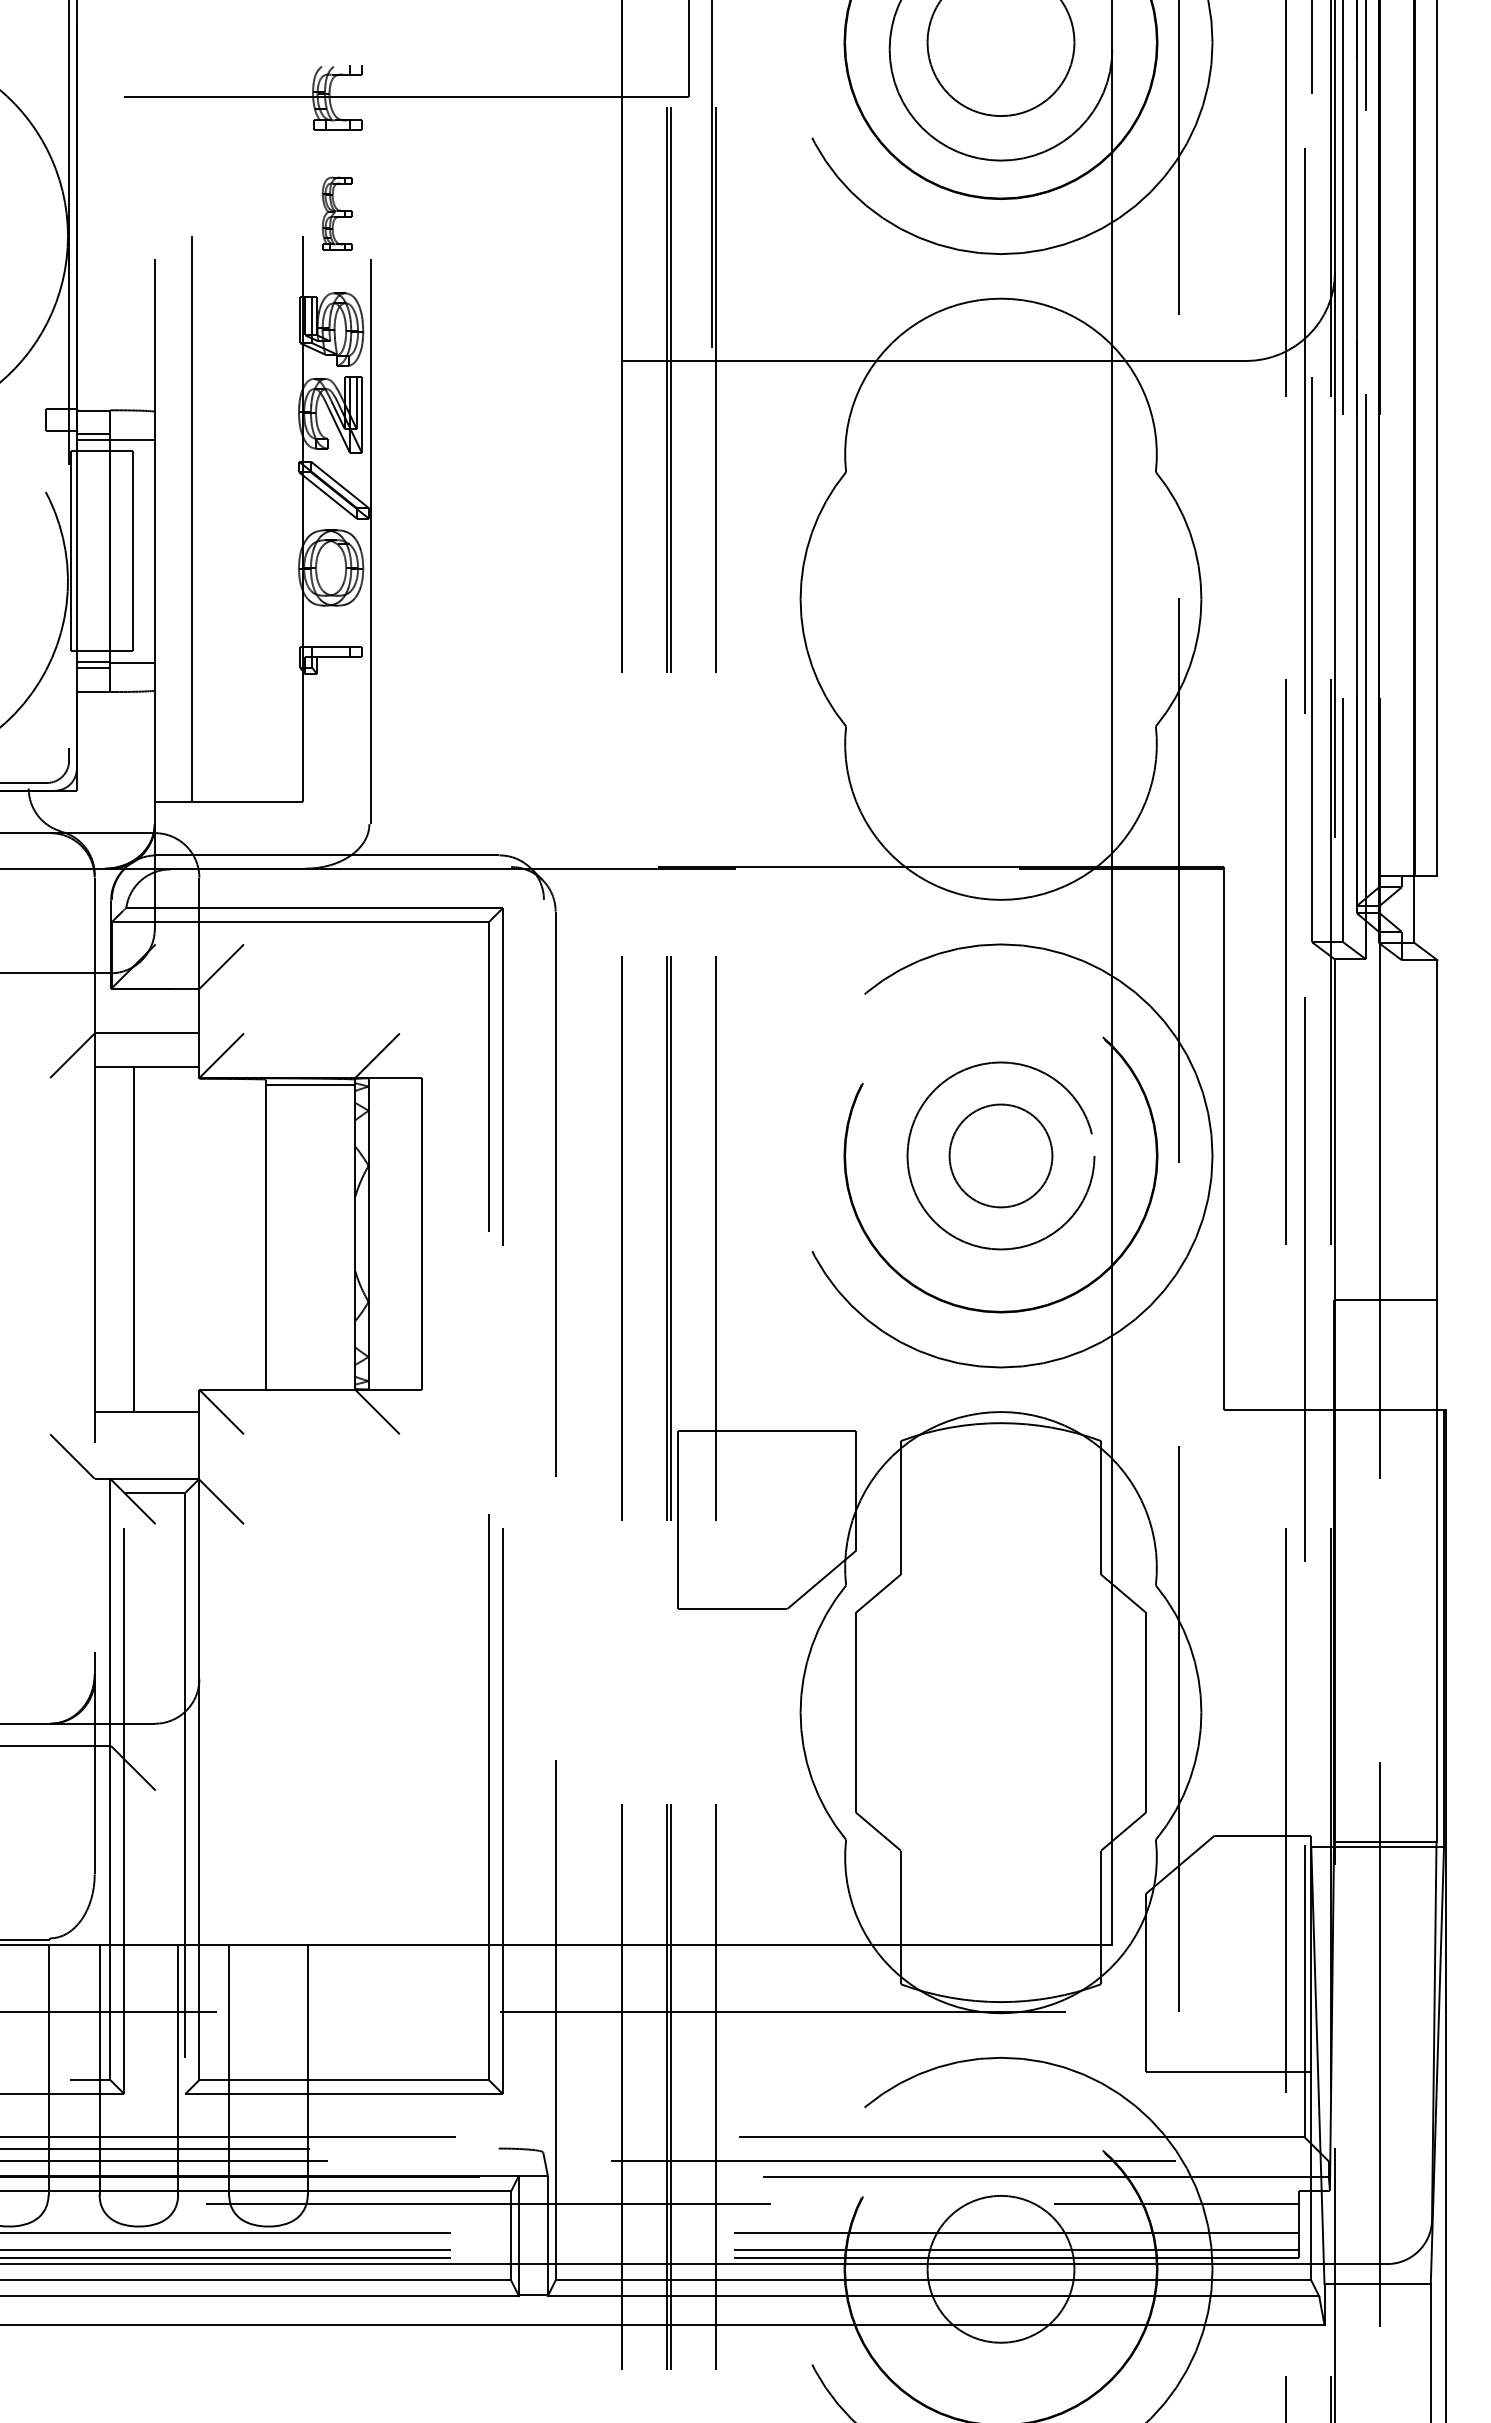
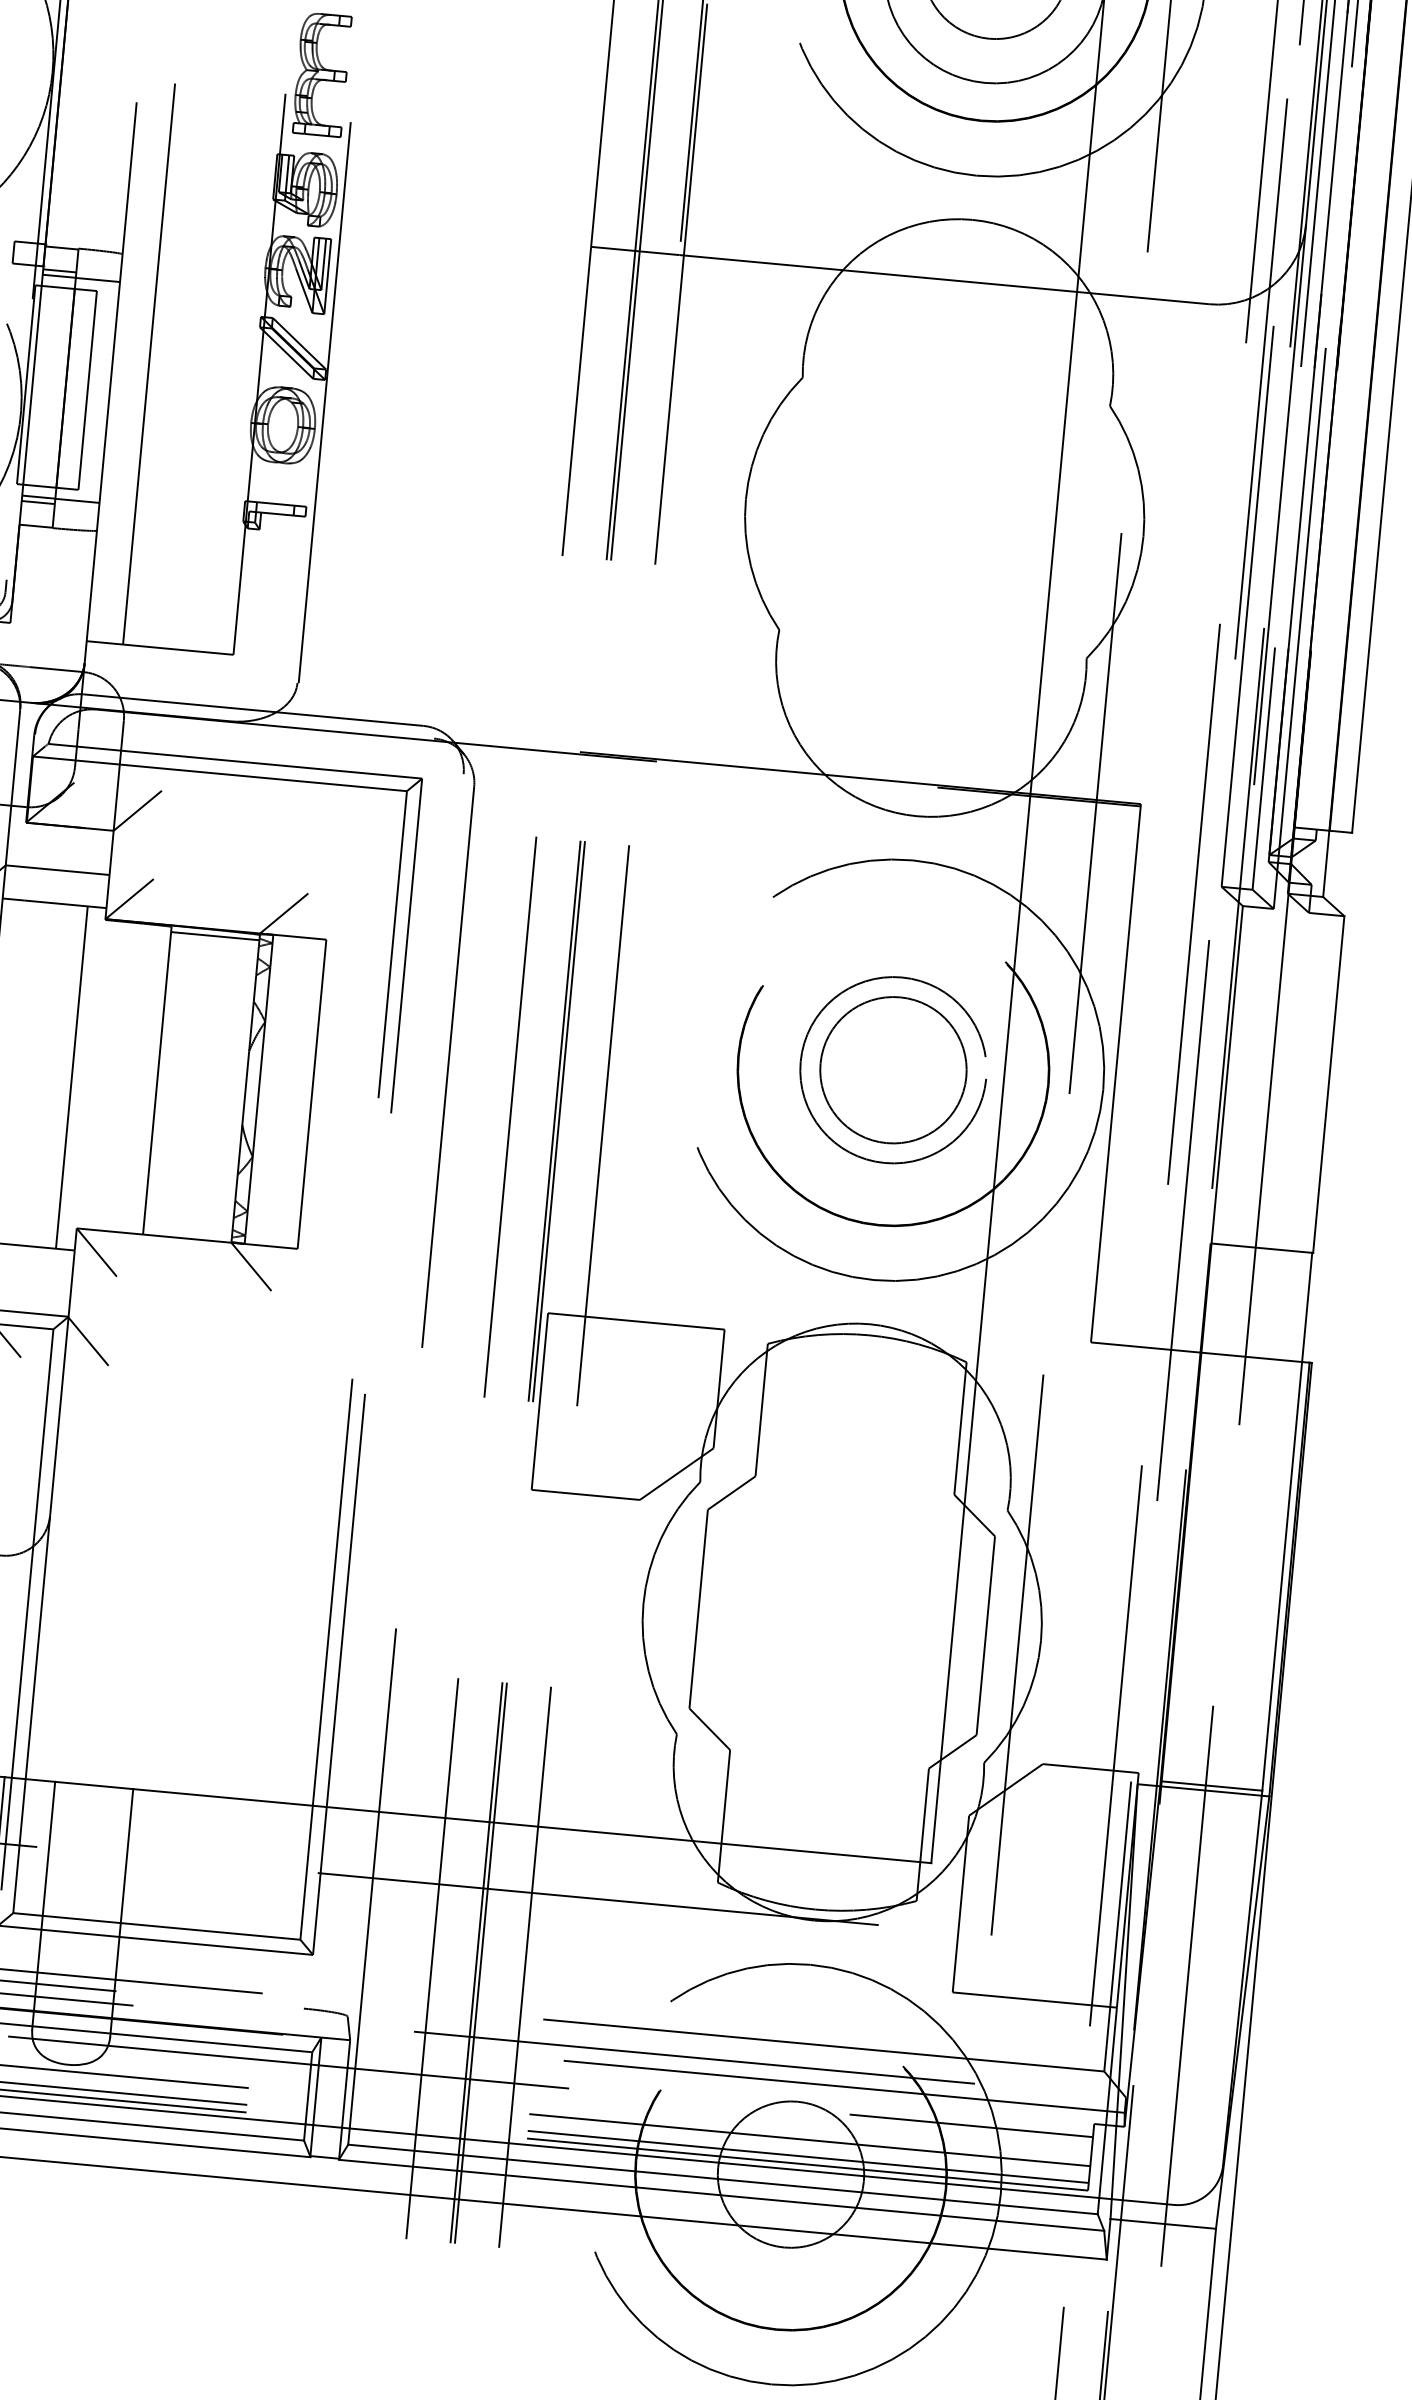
part: (337, 213) -> (322, 74), size x1.67
circle: (1000, 1155) -> (893, 1069), size x1.43
line: (134, 1239) -> (71, 1077), moved

